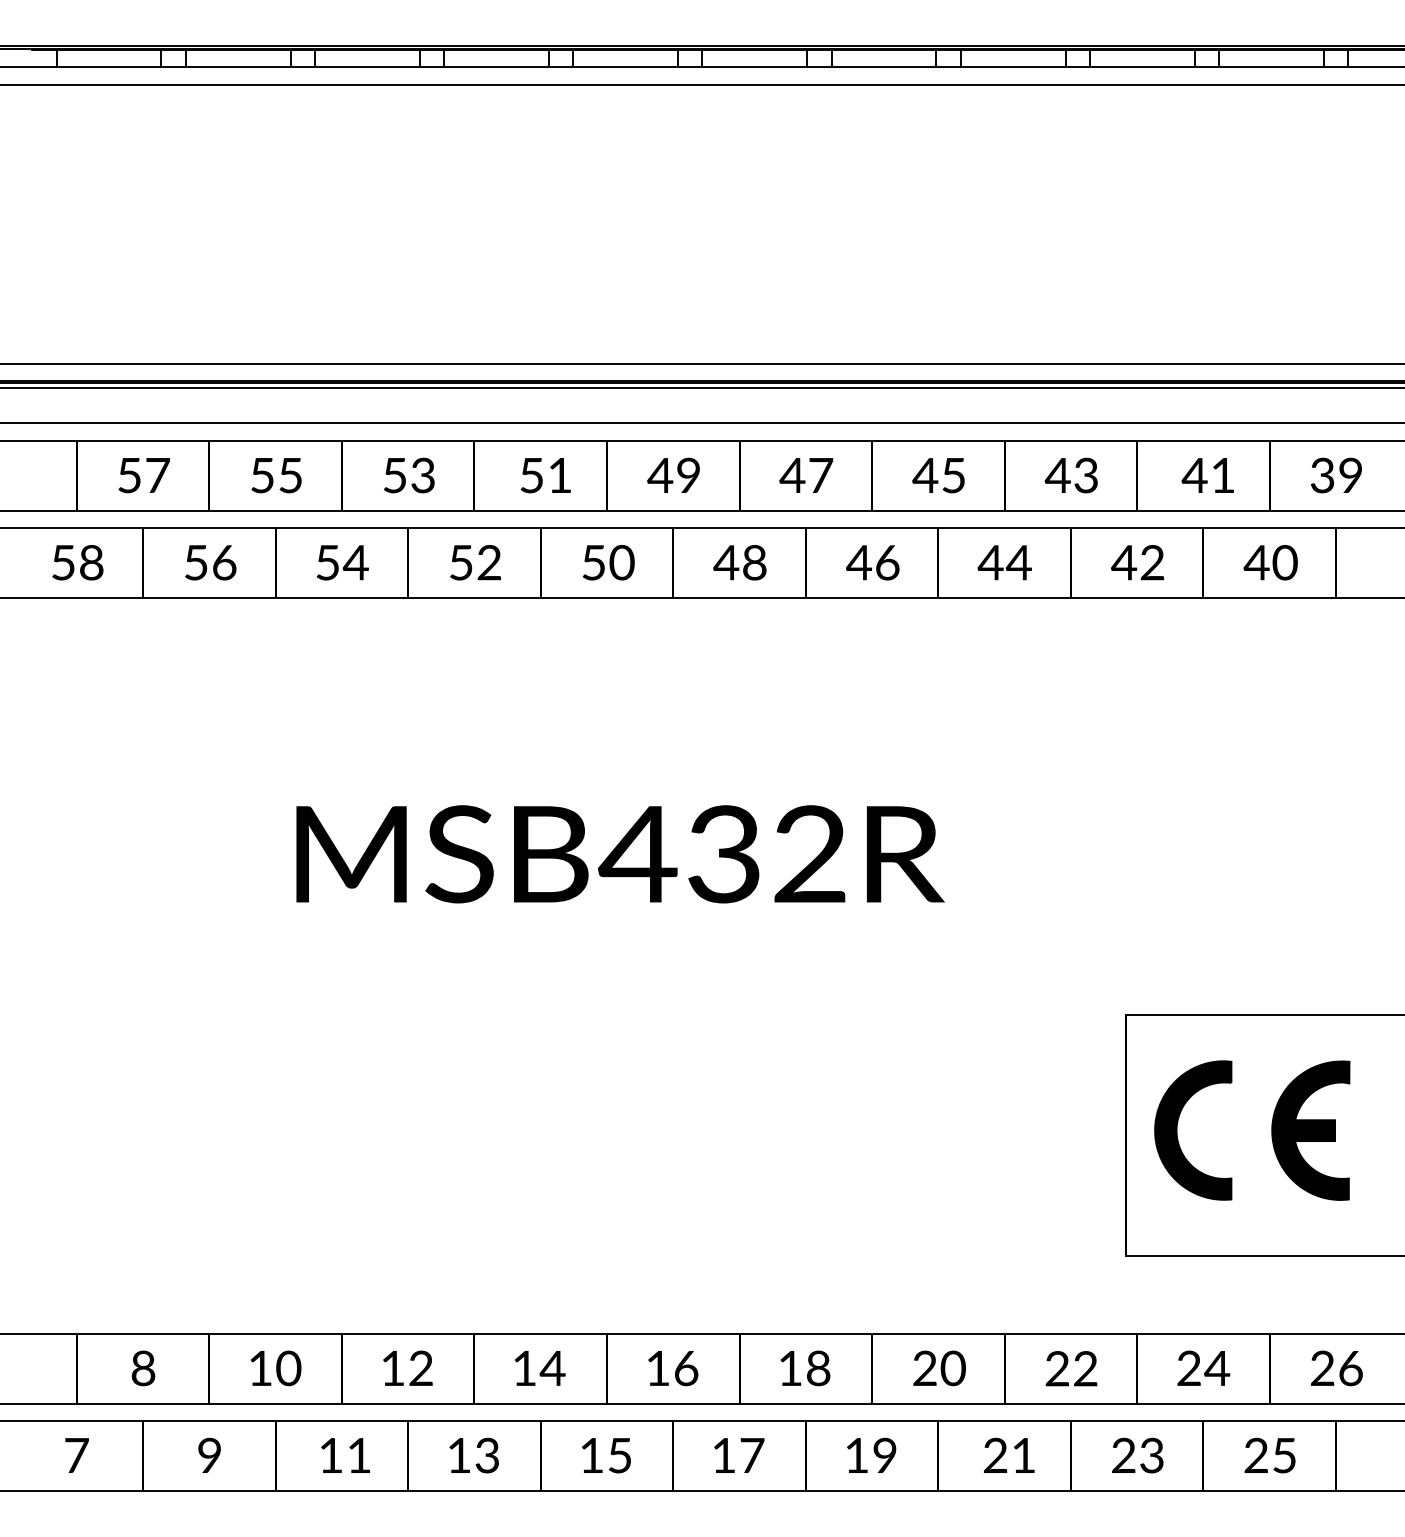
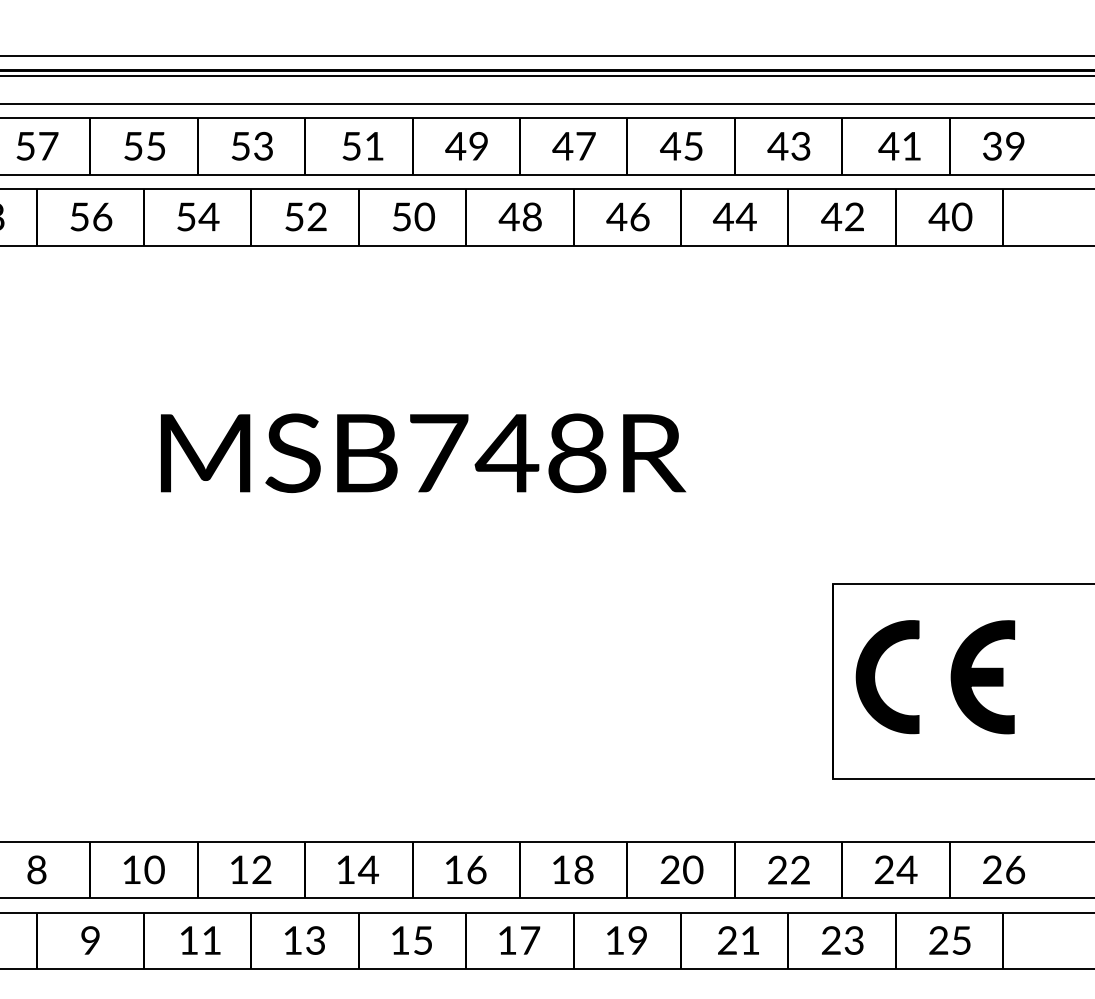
text: (721, 854) -> (505, 453), MSB432R -> MSB748R

